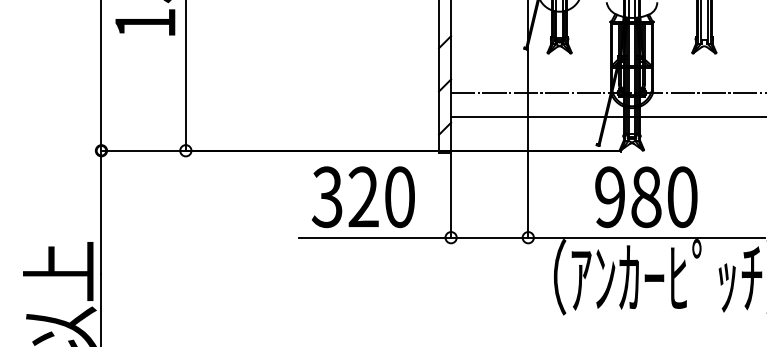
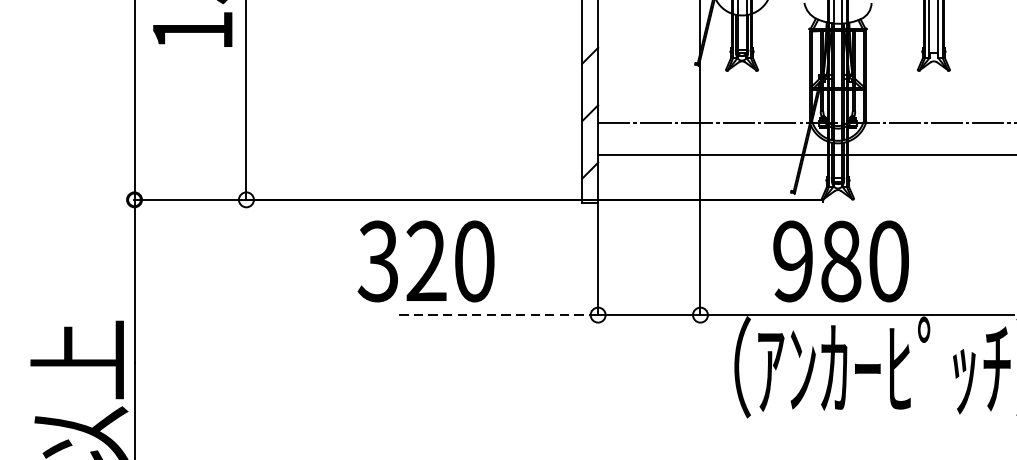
text: (362, 197) -> (424, 261), moved
text: (646, 197) -> (841, 261), moved
line: (375, 237) -> (497, 314), solid -> dashed

